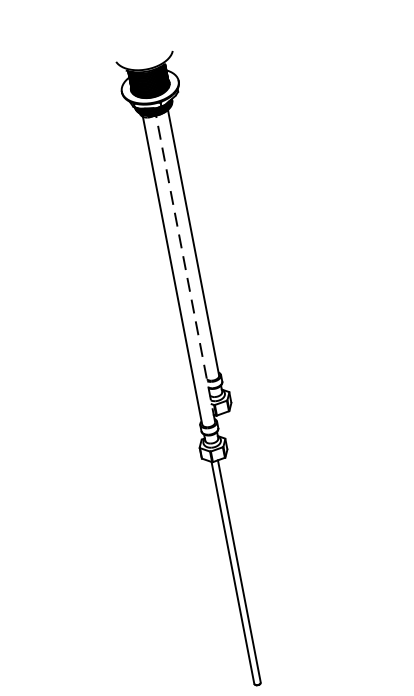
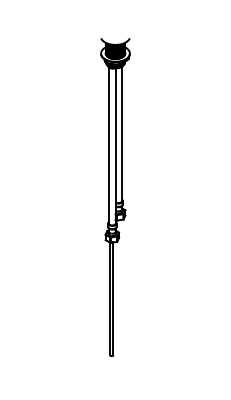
line: (185, 267) -> (115, 145), dashed -> solid

